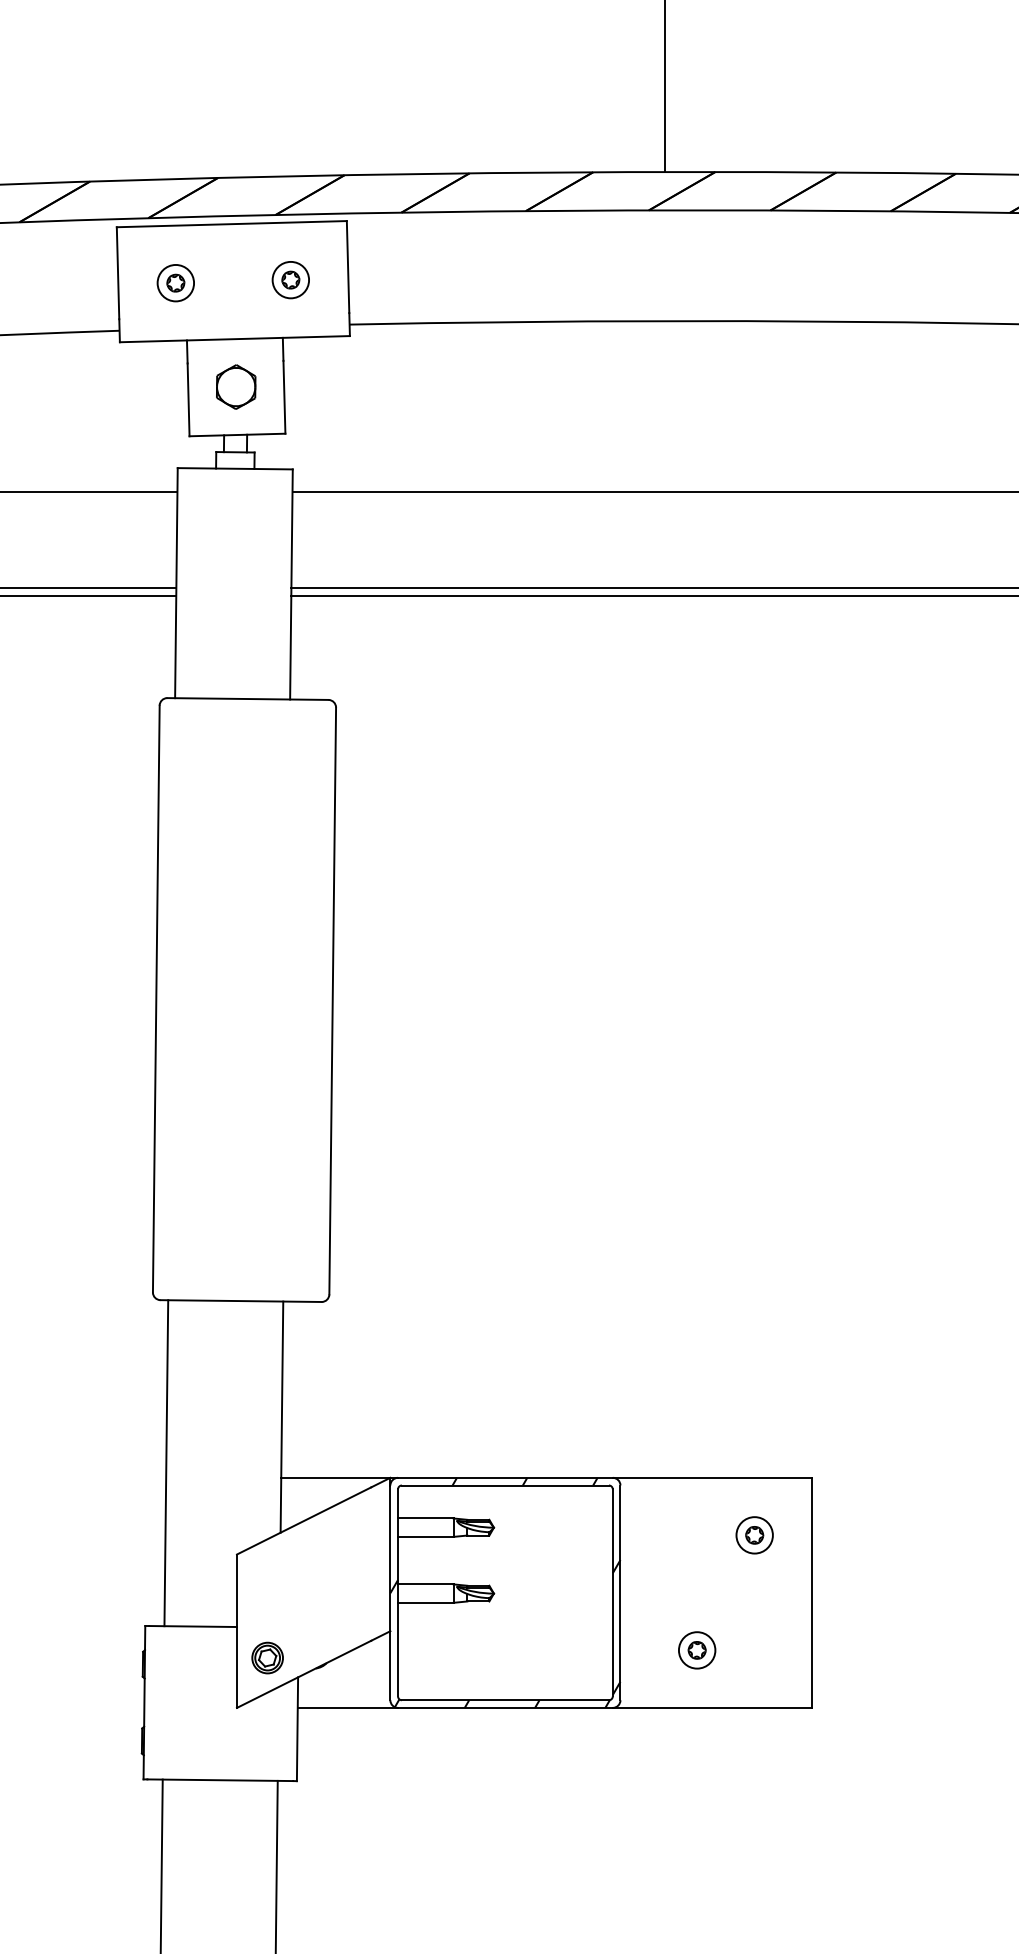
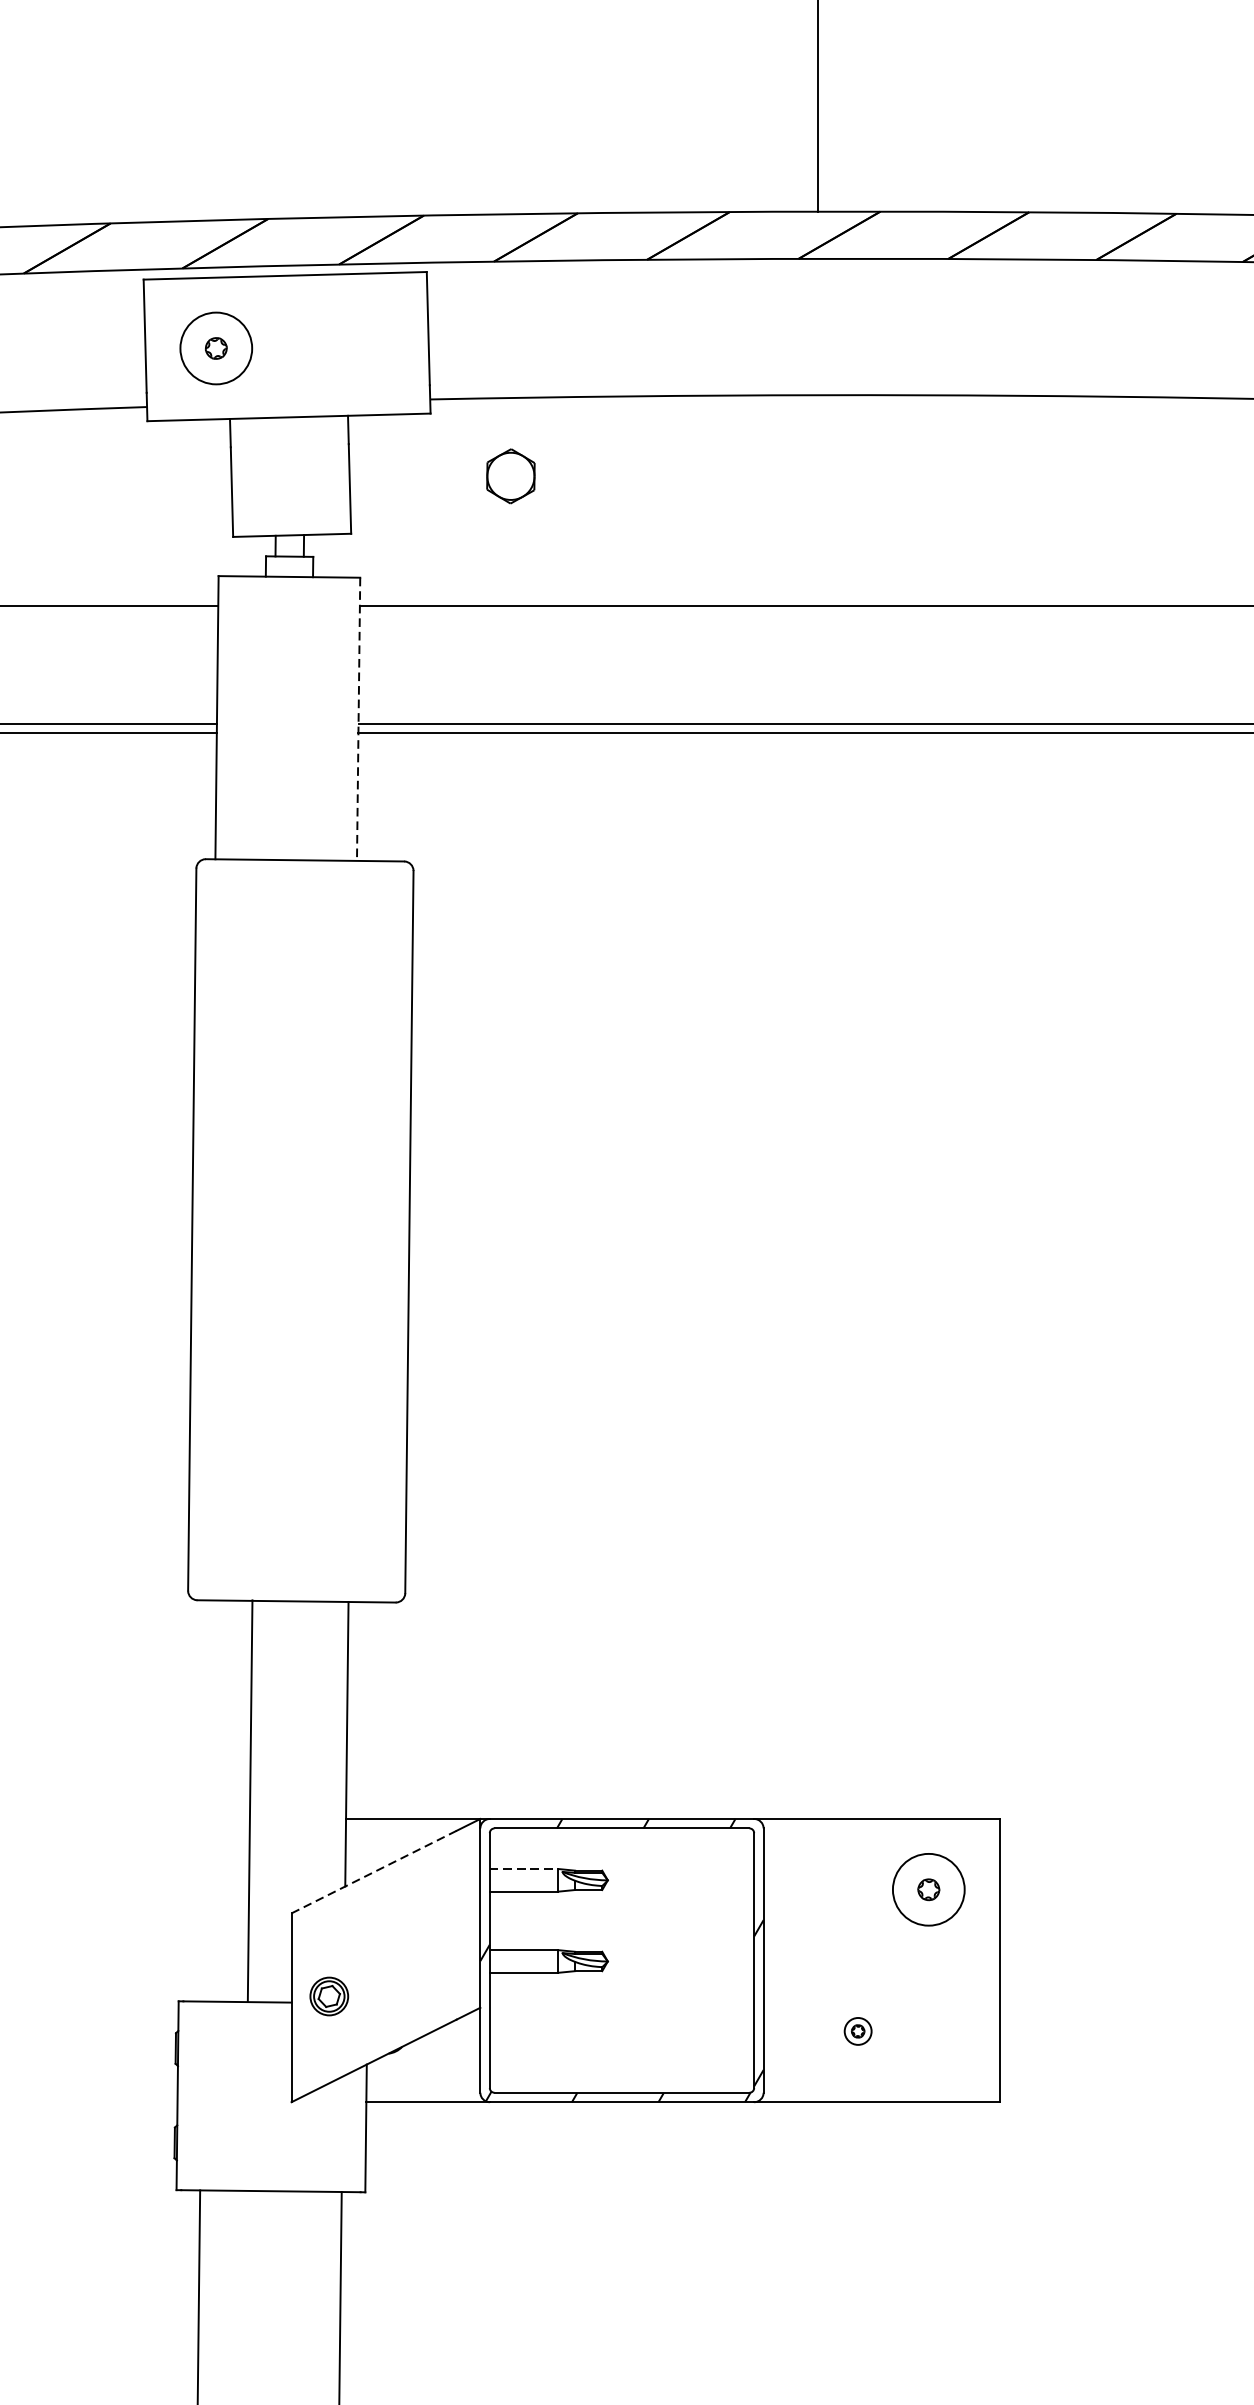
part: (290, 280) -> (357, 345), removed
circle: (175, 282) -> (215, 347), size x1.6
part: (236, 386) -> (511, 475), moved
line: (291, 584) -> (358, 719), solid -> dashed
line: (166, 1463) -> (250, 1801), moved
line: (425, 1518) -> (523, 1869), solid -> dashed
line: (303, 1521) -> (373, 1872), solid -> dashed
circle: (754, 1535) -> (928, 1889), size x1.6
part: (697, 1650) -> (858, 2031), size x0.6
part: (267, 1657) -> (329, 1995), moved

